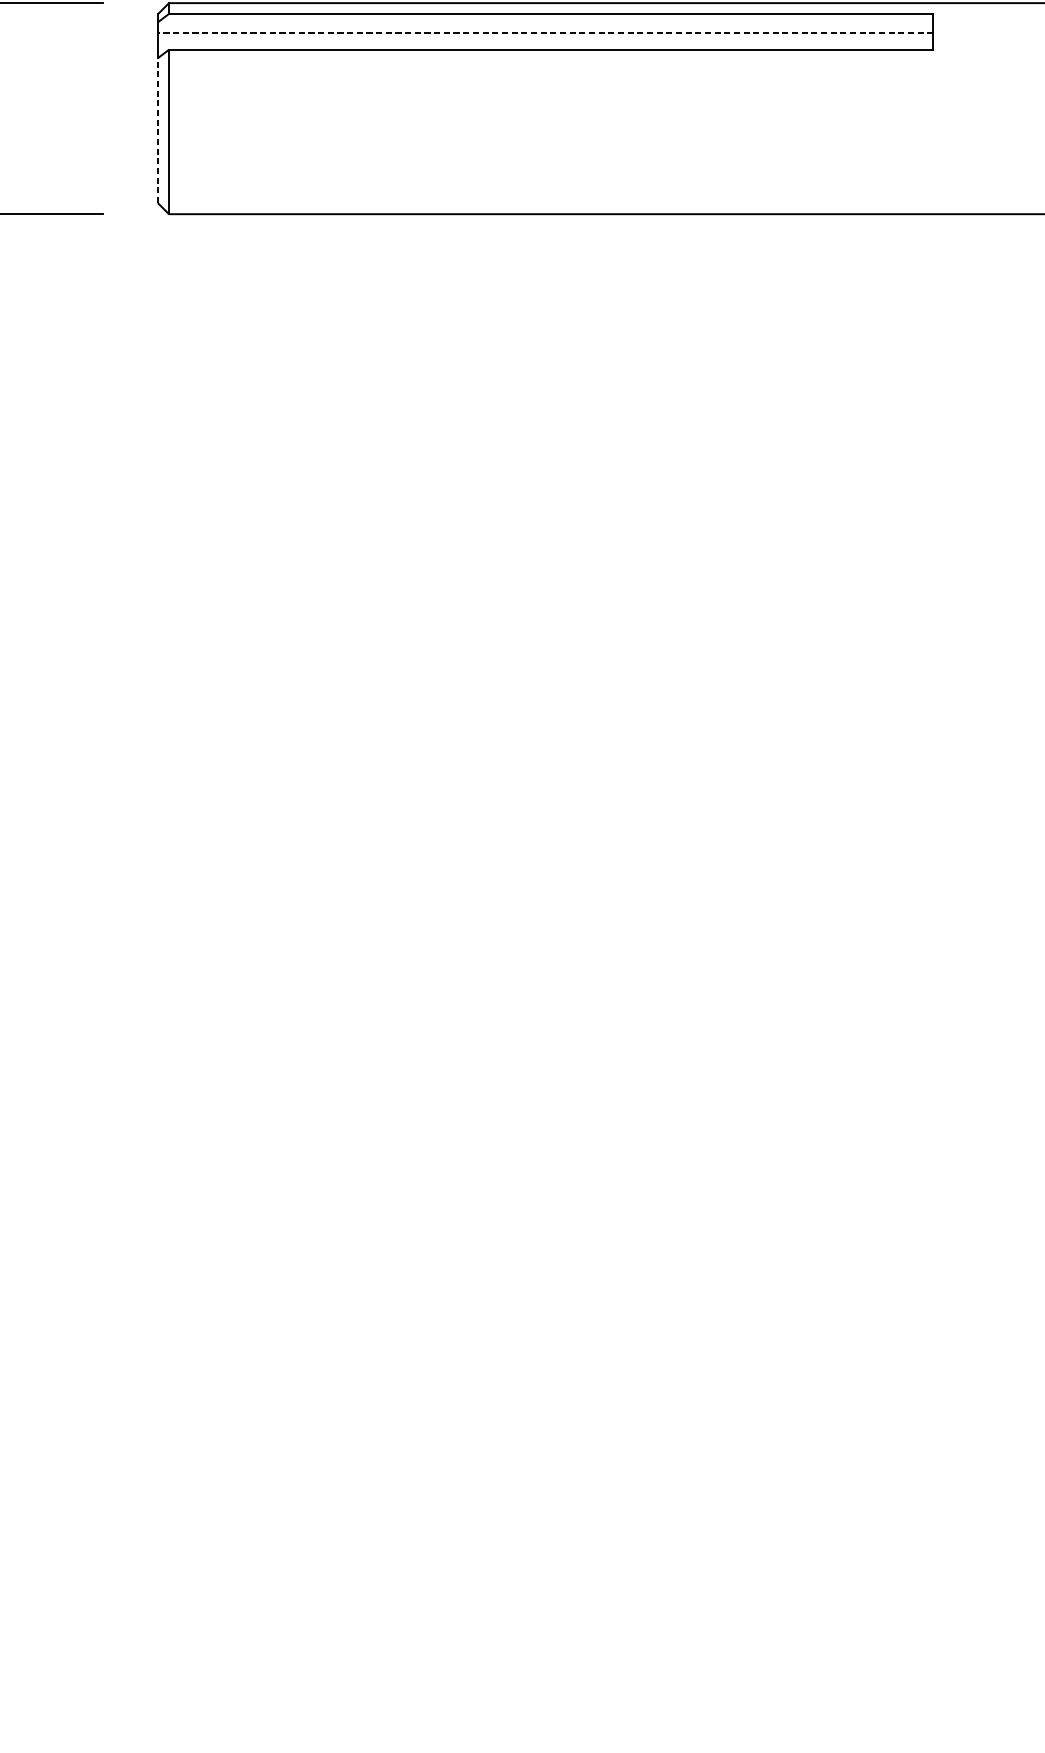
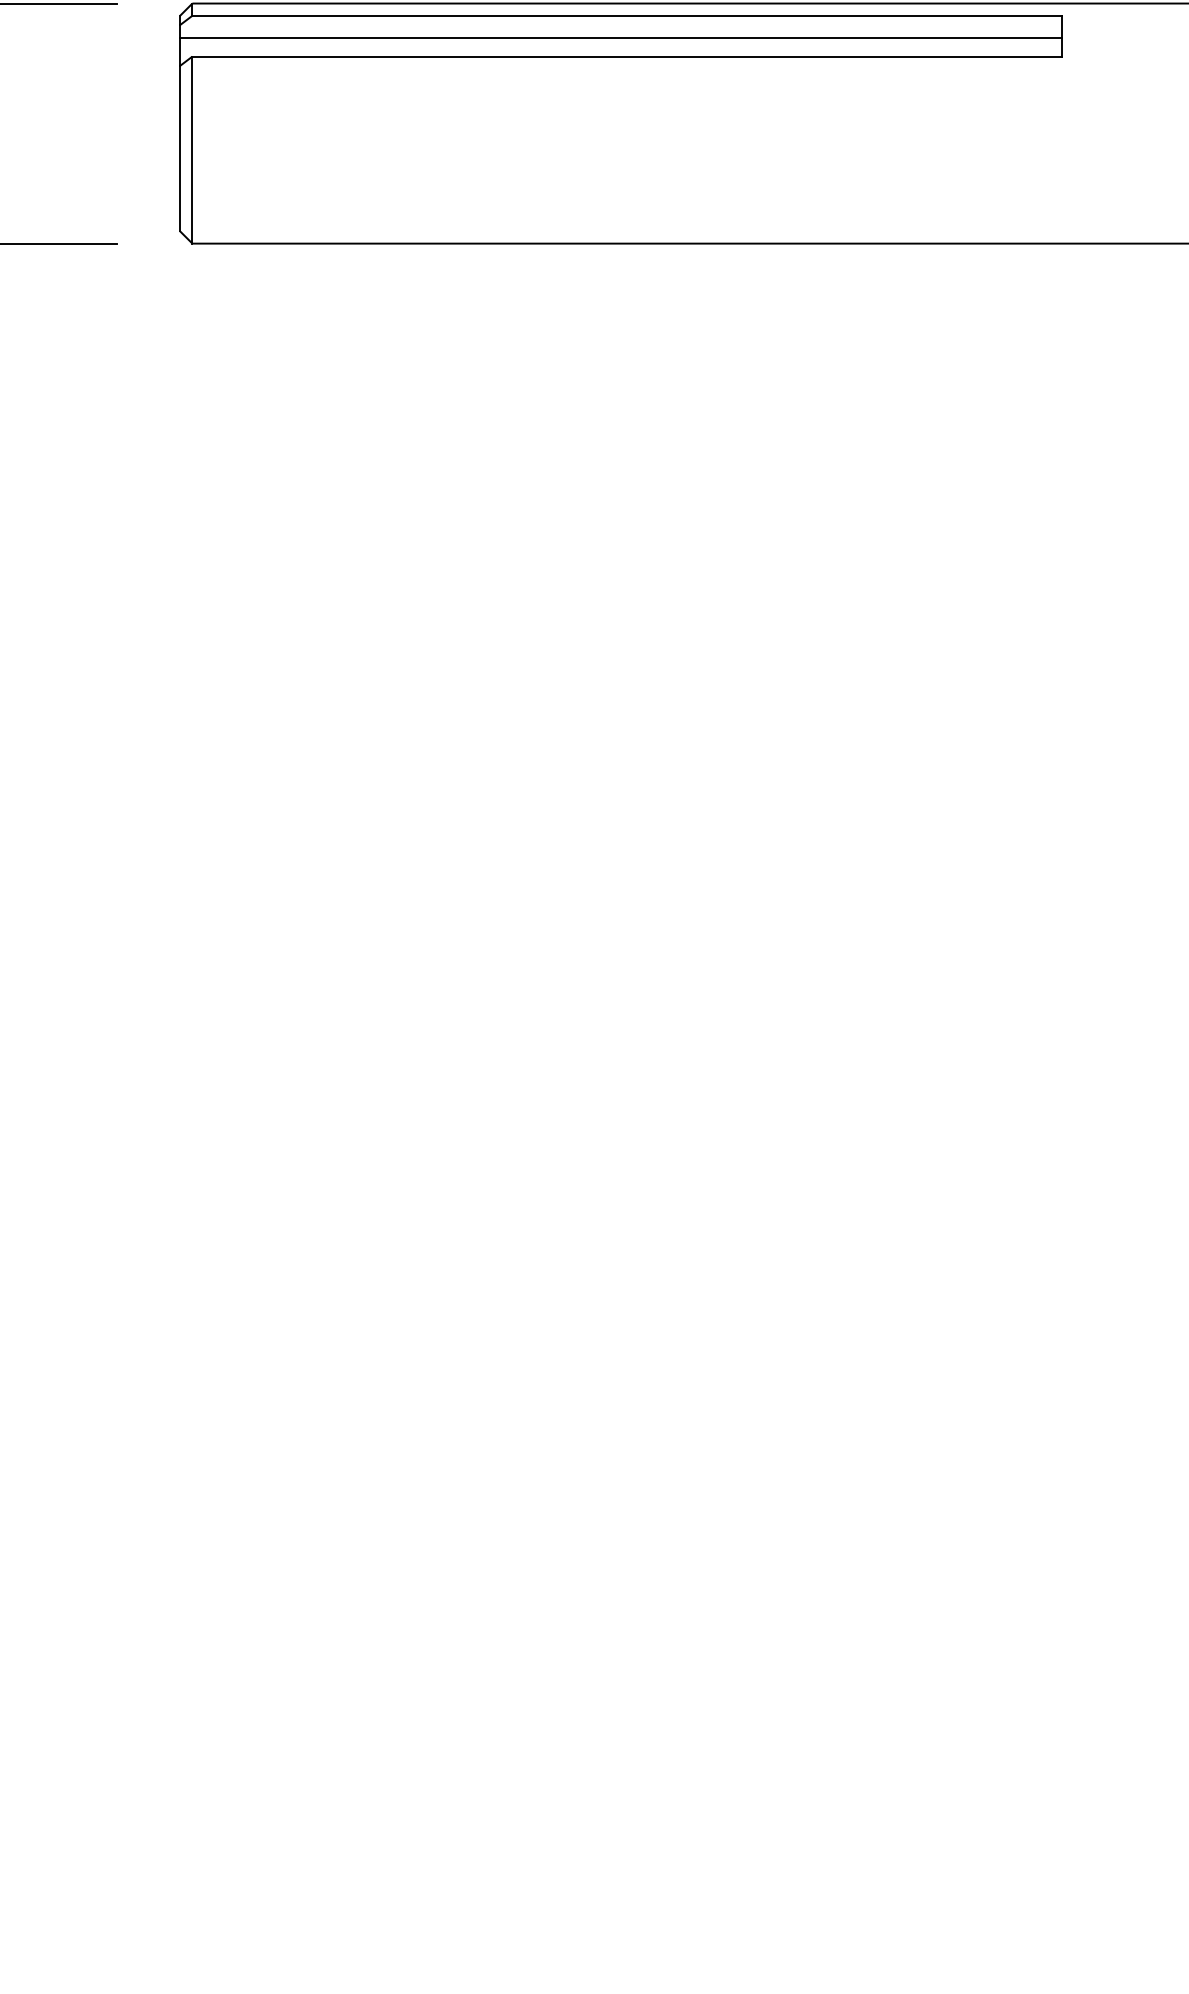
line: (545, 33) -> (620, 37), dashed -> solid
line: (157, 130) -> (179, 148), dashed -> solid

